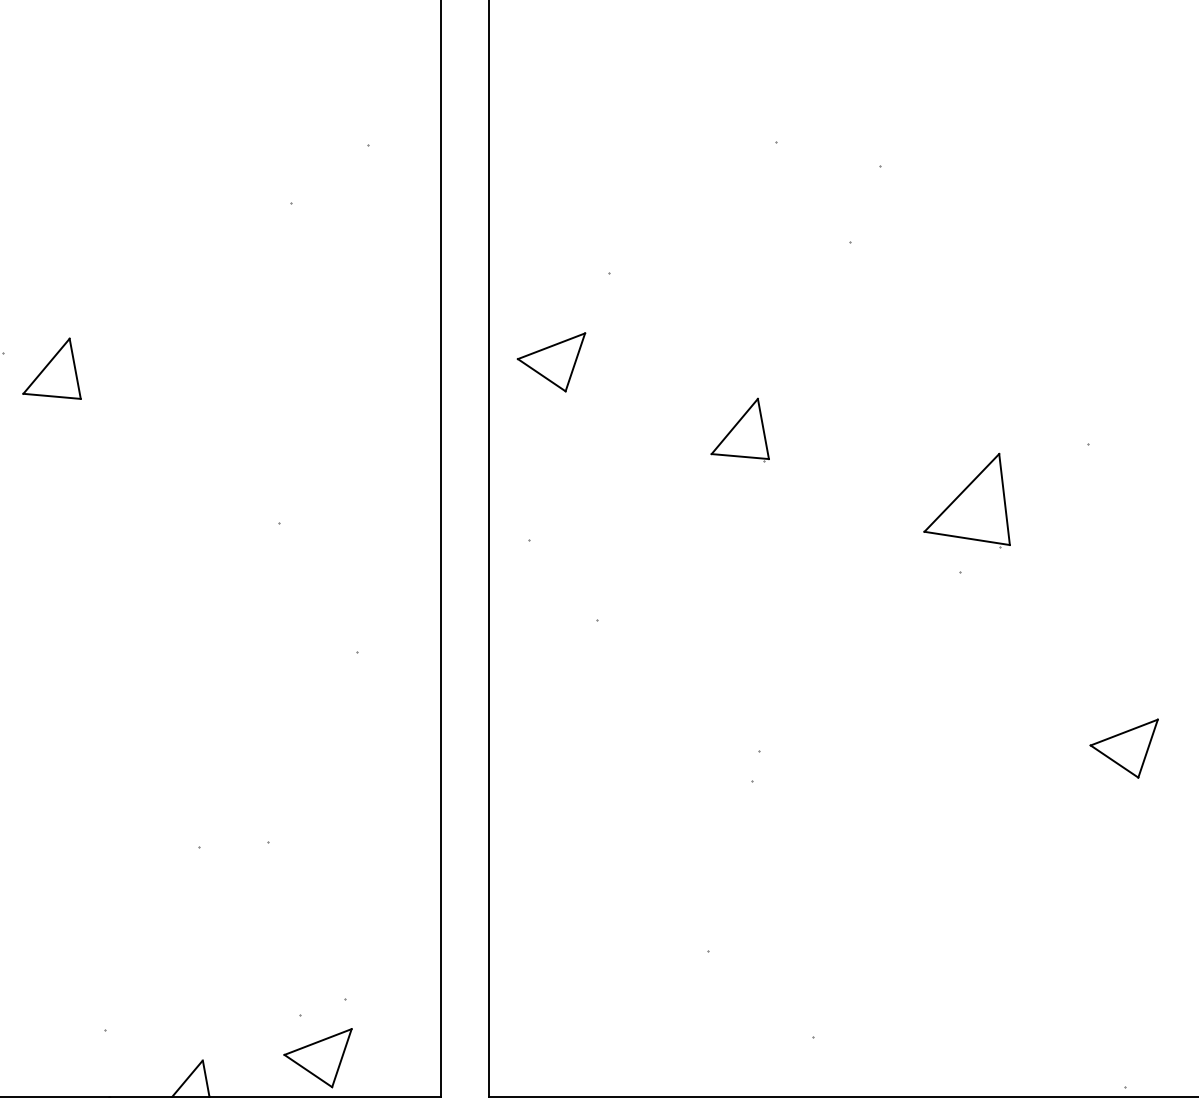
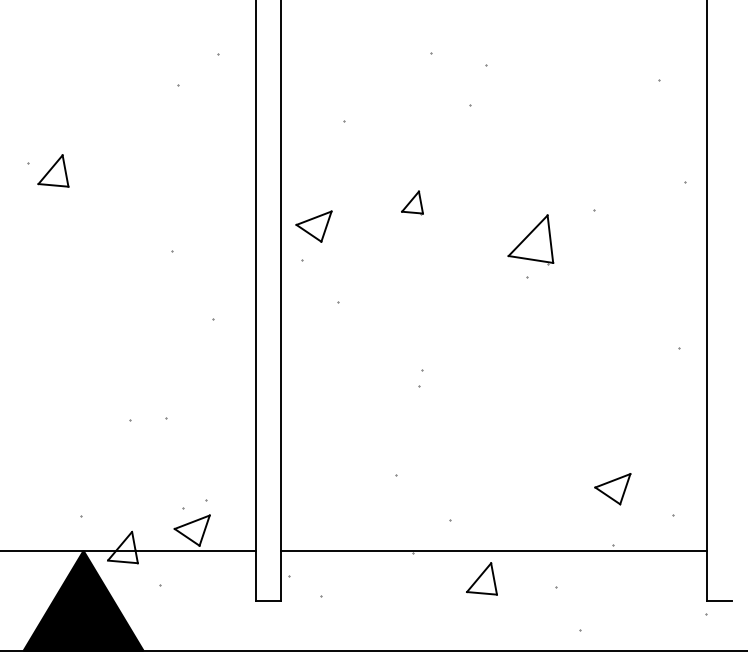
part: (550, 362) -> (313, 226), moved
part: (740, 429) -> (412, 202), size x0.7
part: (1123, 749) -> (612, 489), moved

